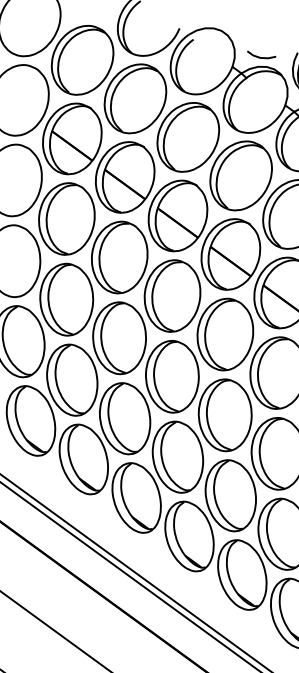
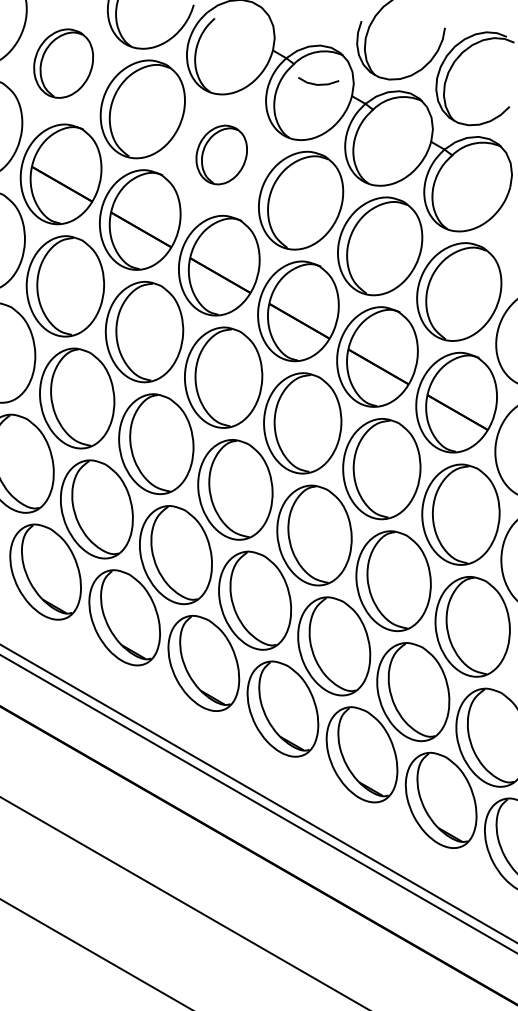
line: (262, 57) -> (319, 83), moved
part: (82, 60) -> (63, 63), size x0.7
part: (187, 136) -> (221, 154), size x0.6

